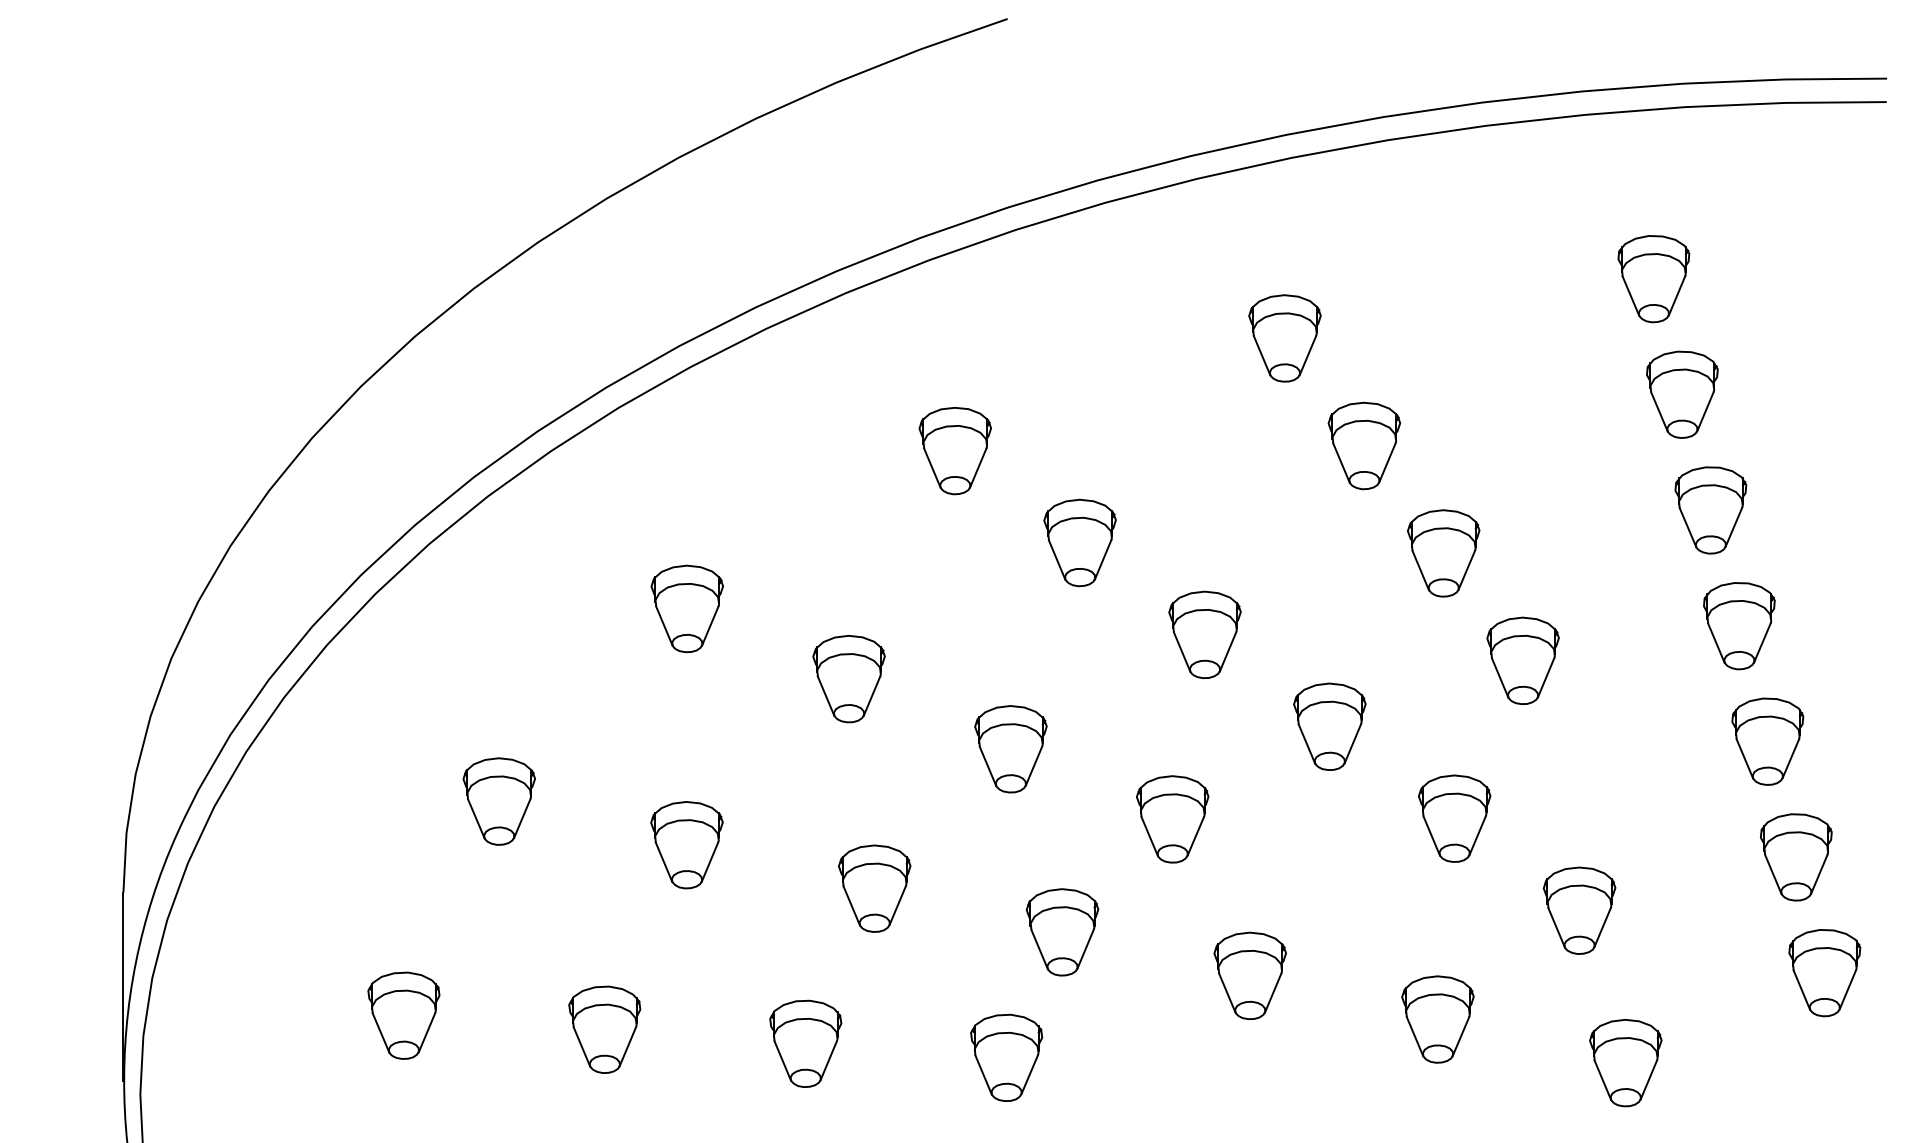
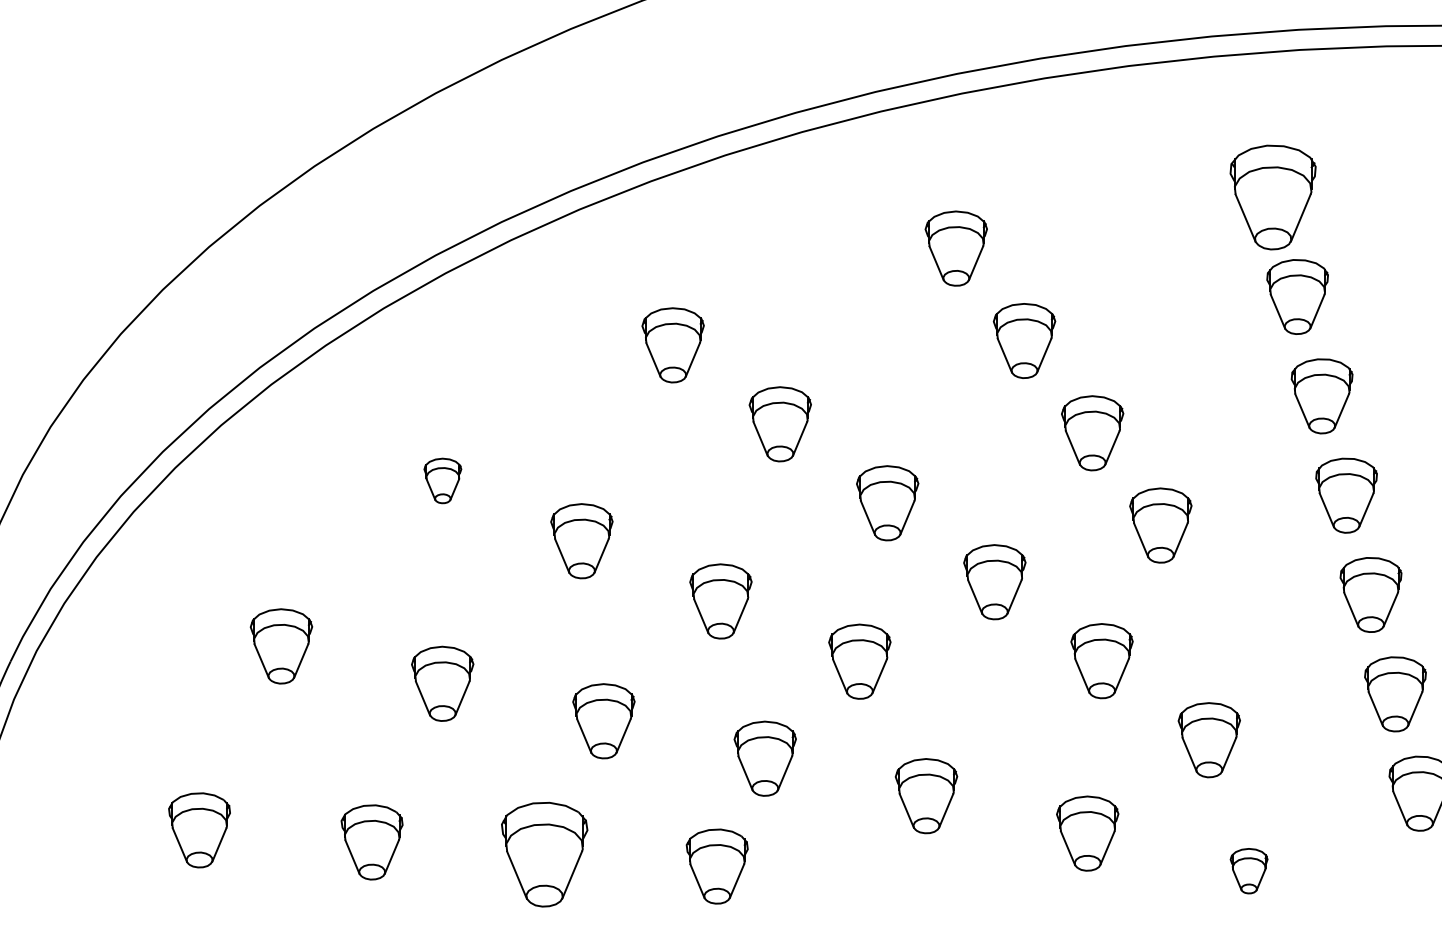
part: (1653, 279) -> (1272, 197), size x1.4
part: (686, 608) -> (442, 480), size x0.6
part: (805, 1043) -> (544, 854), size x1.4
part: (1625, 1063) -> (1248, 871), size x0.6

